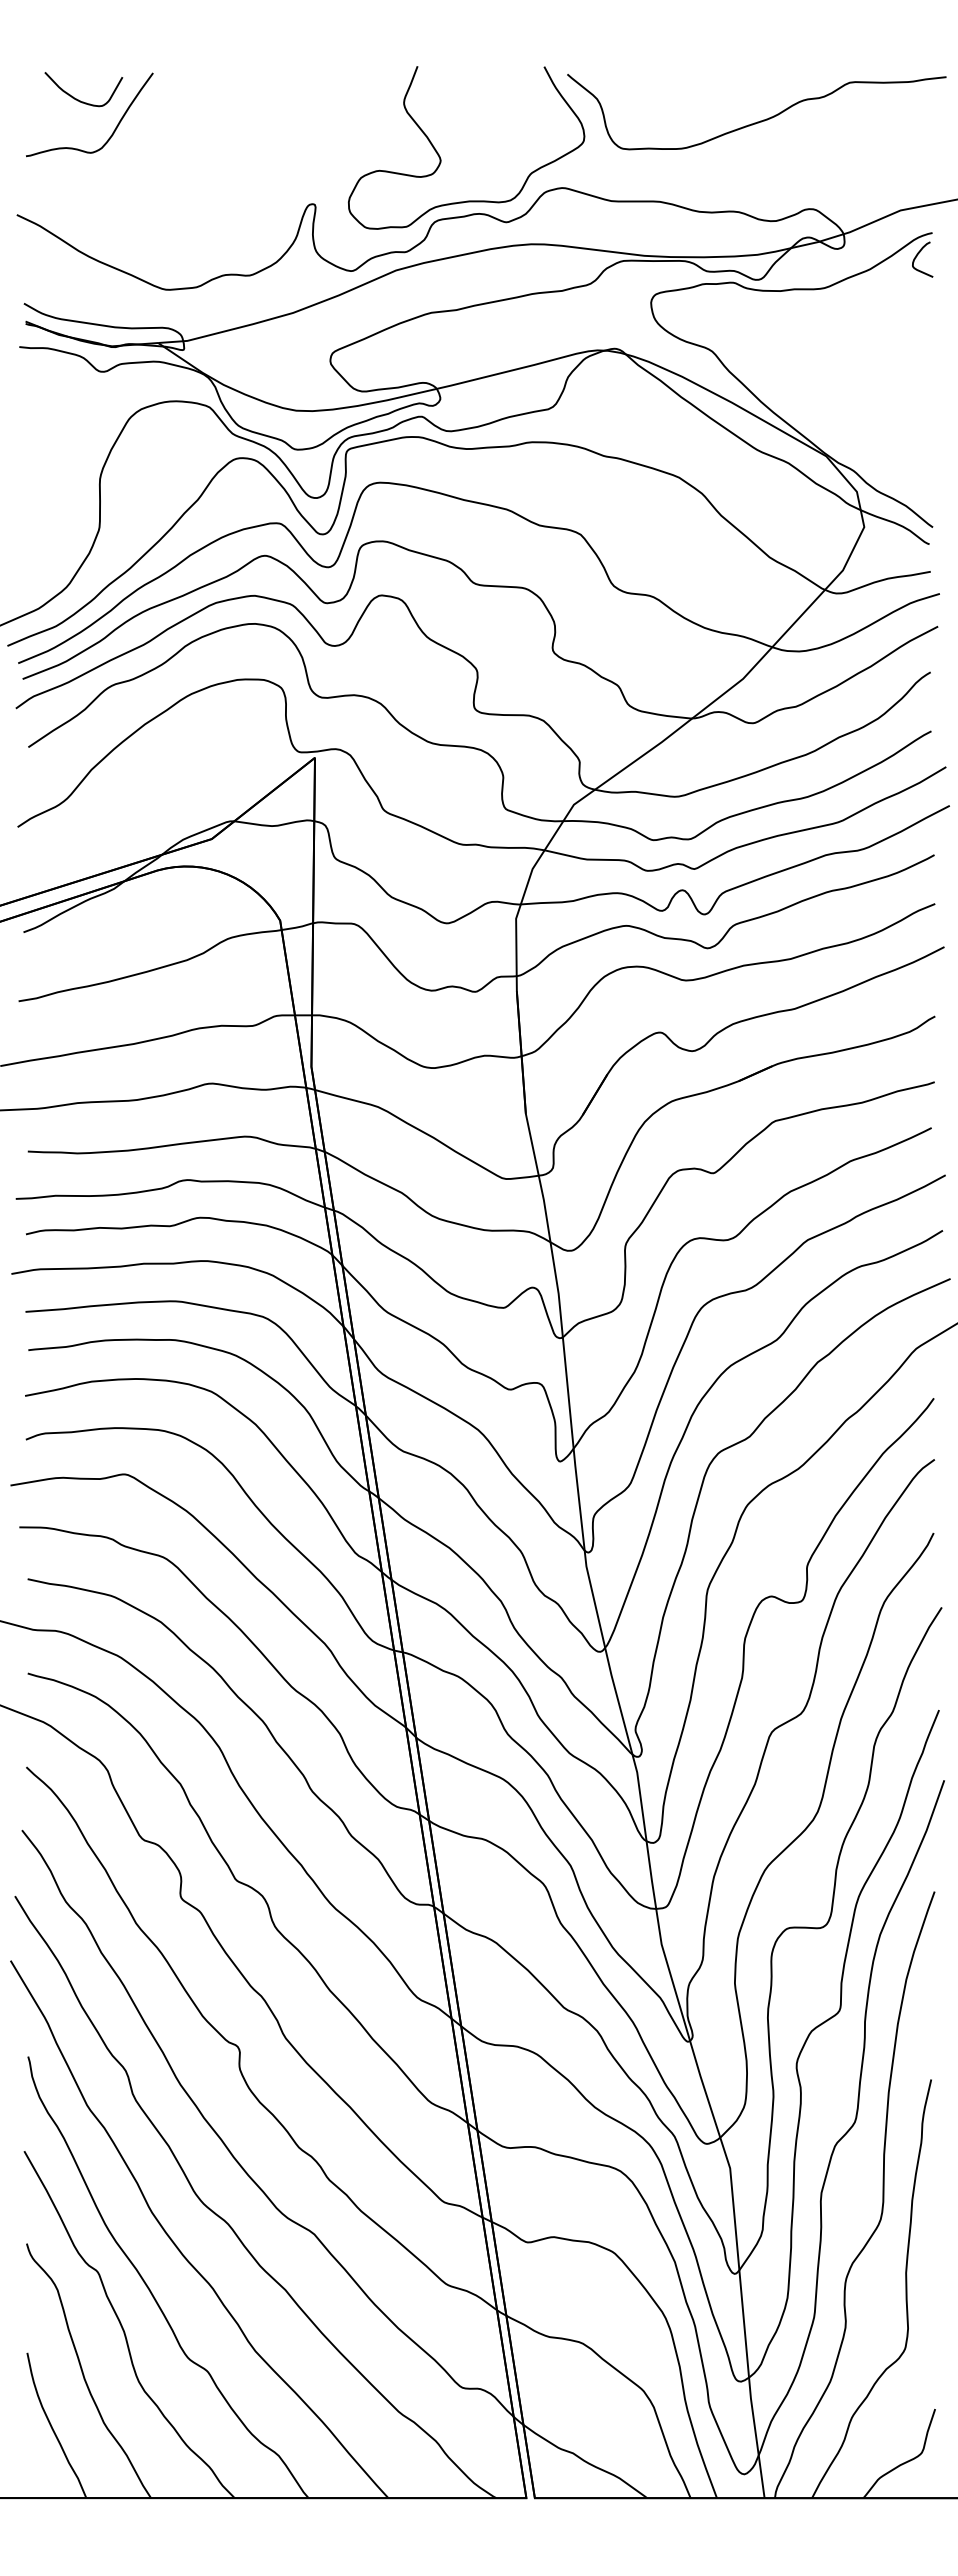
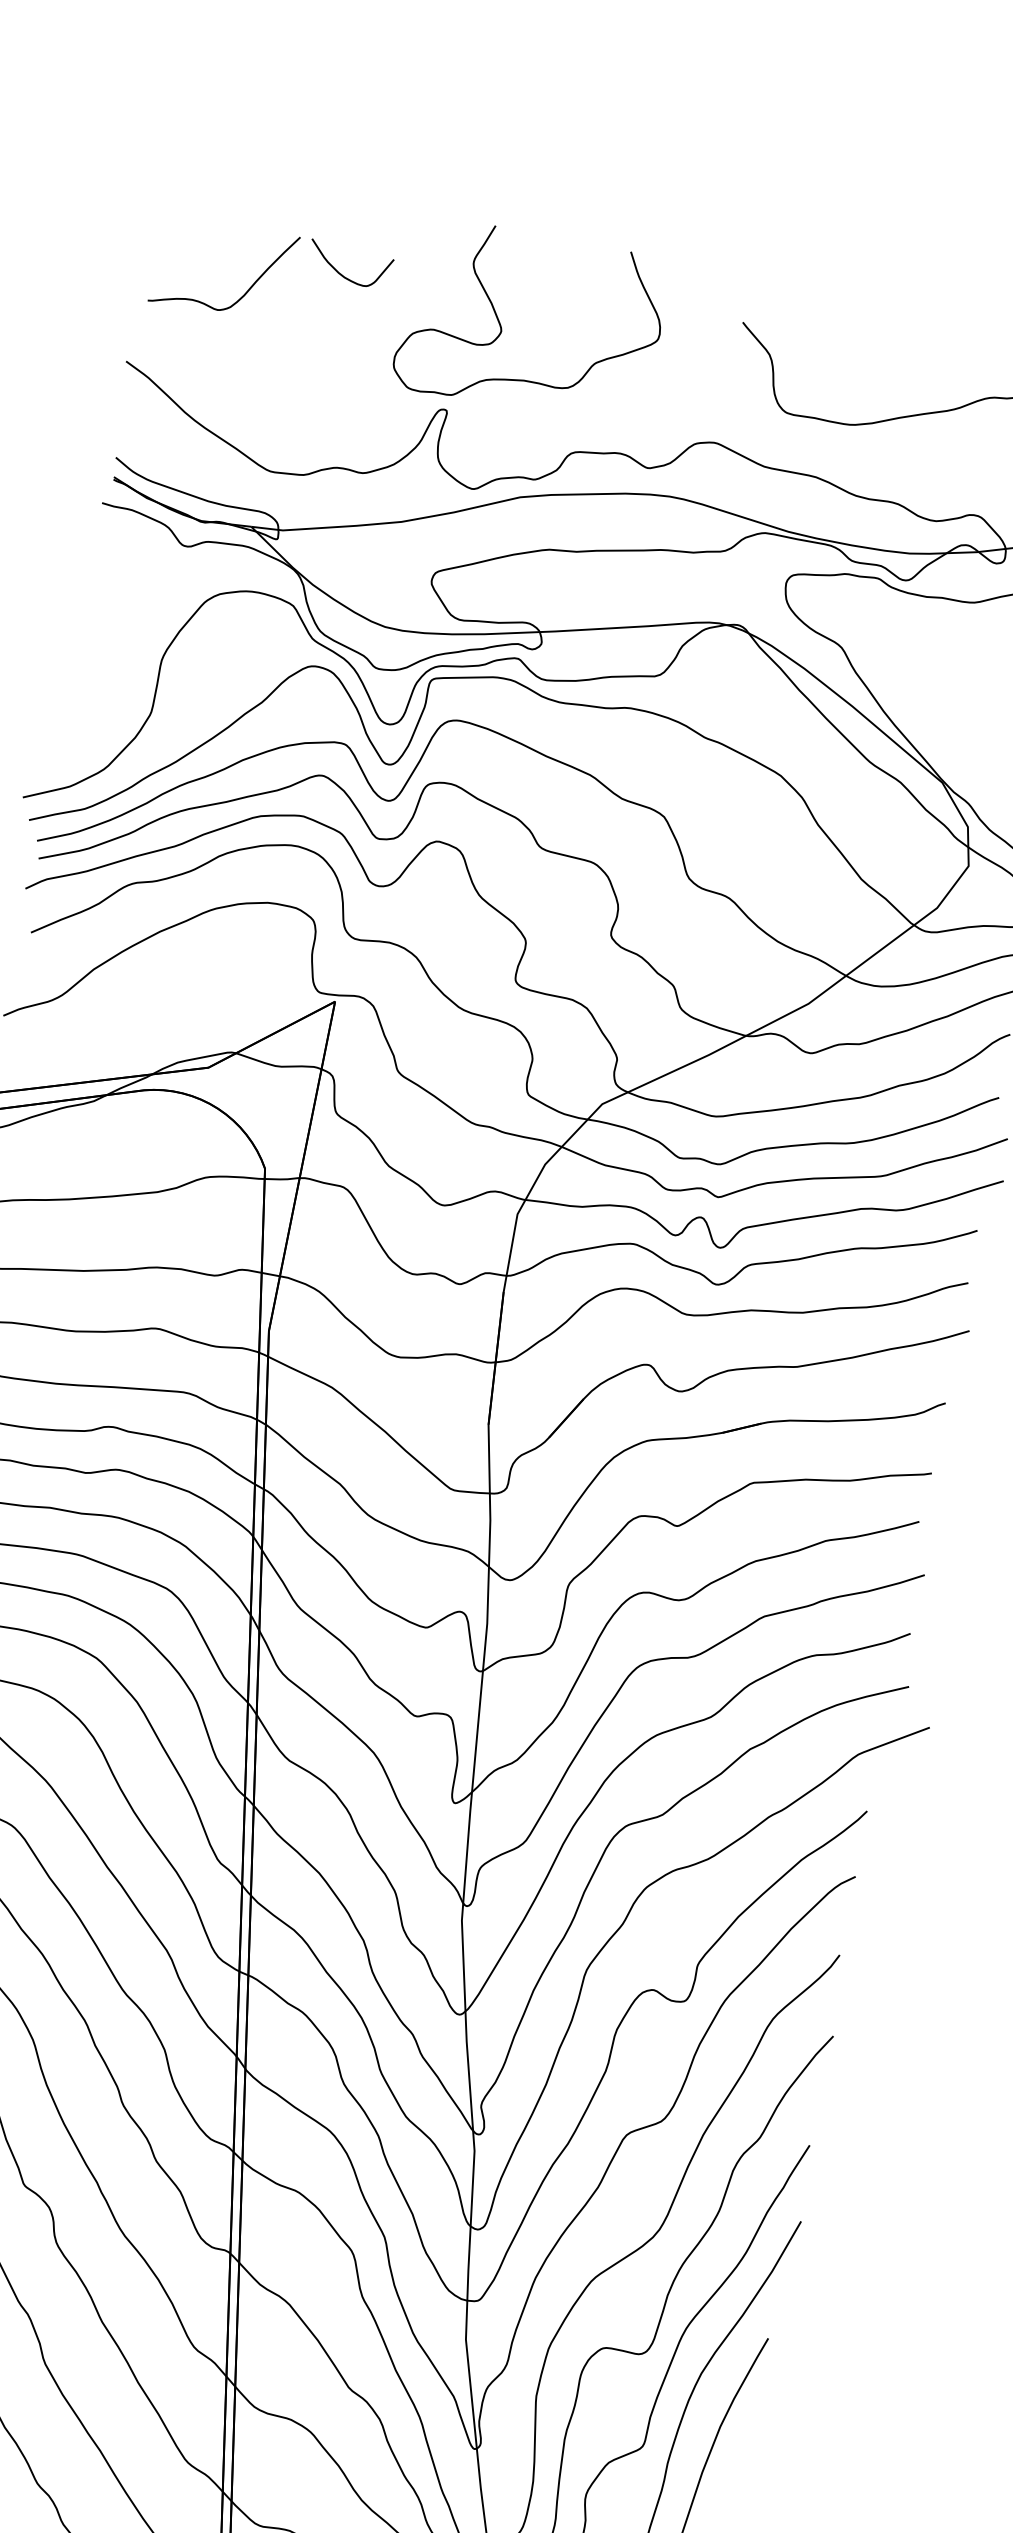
curve: (78, 99) -> (342, 274), moved
curve: (441, 158) -> (502, 329), moved

